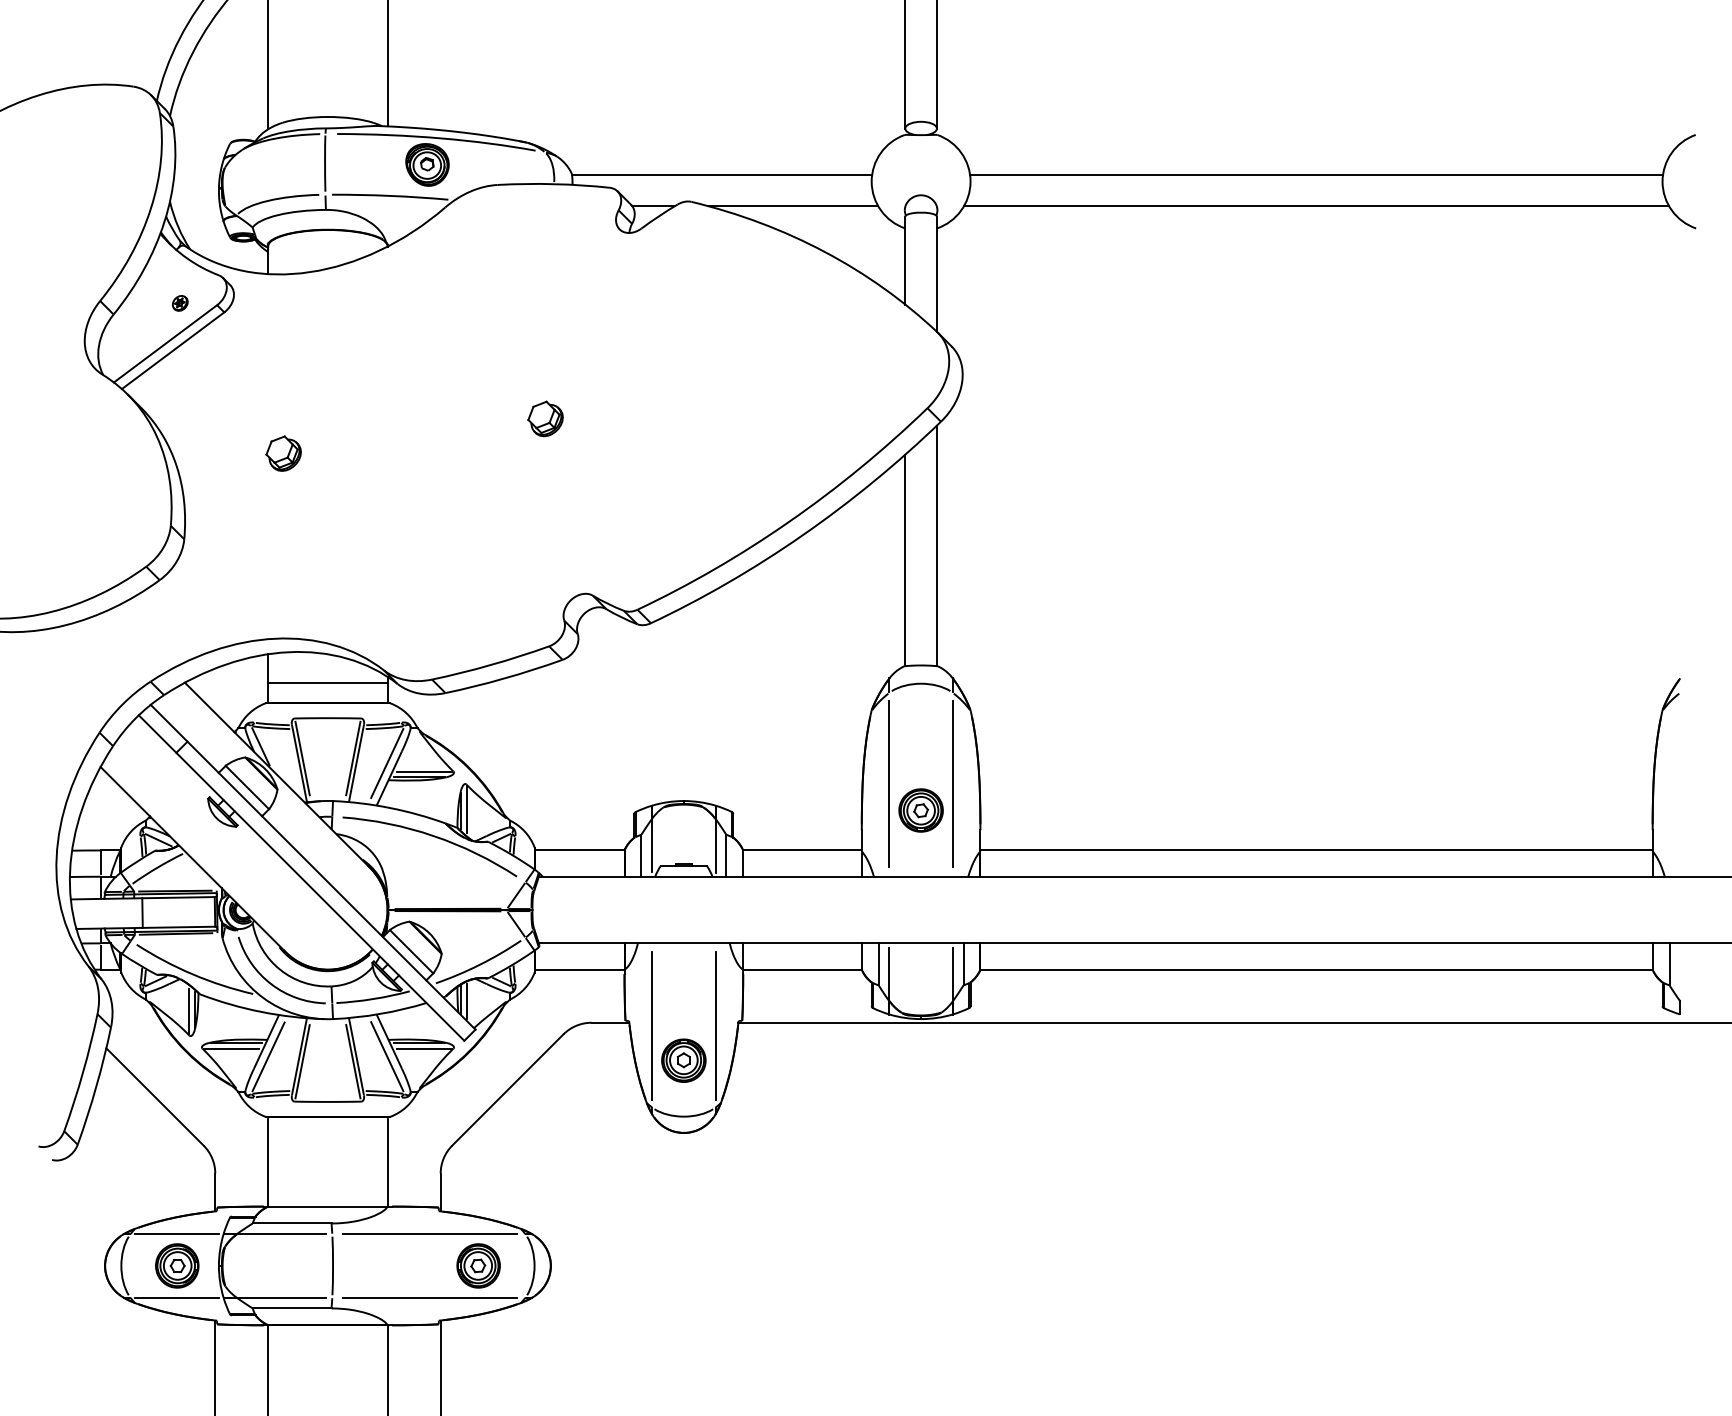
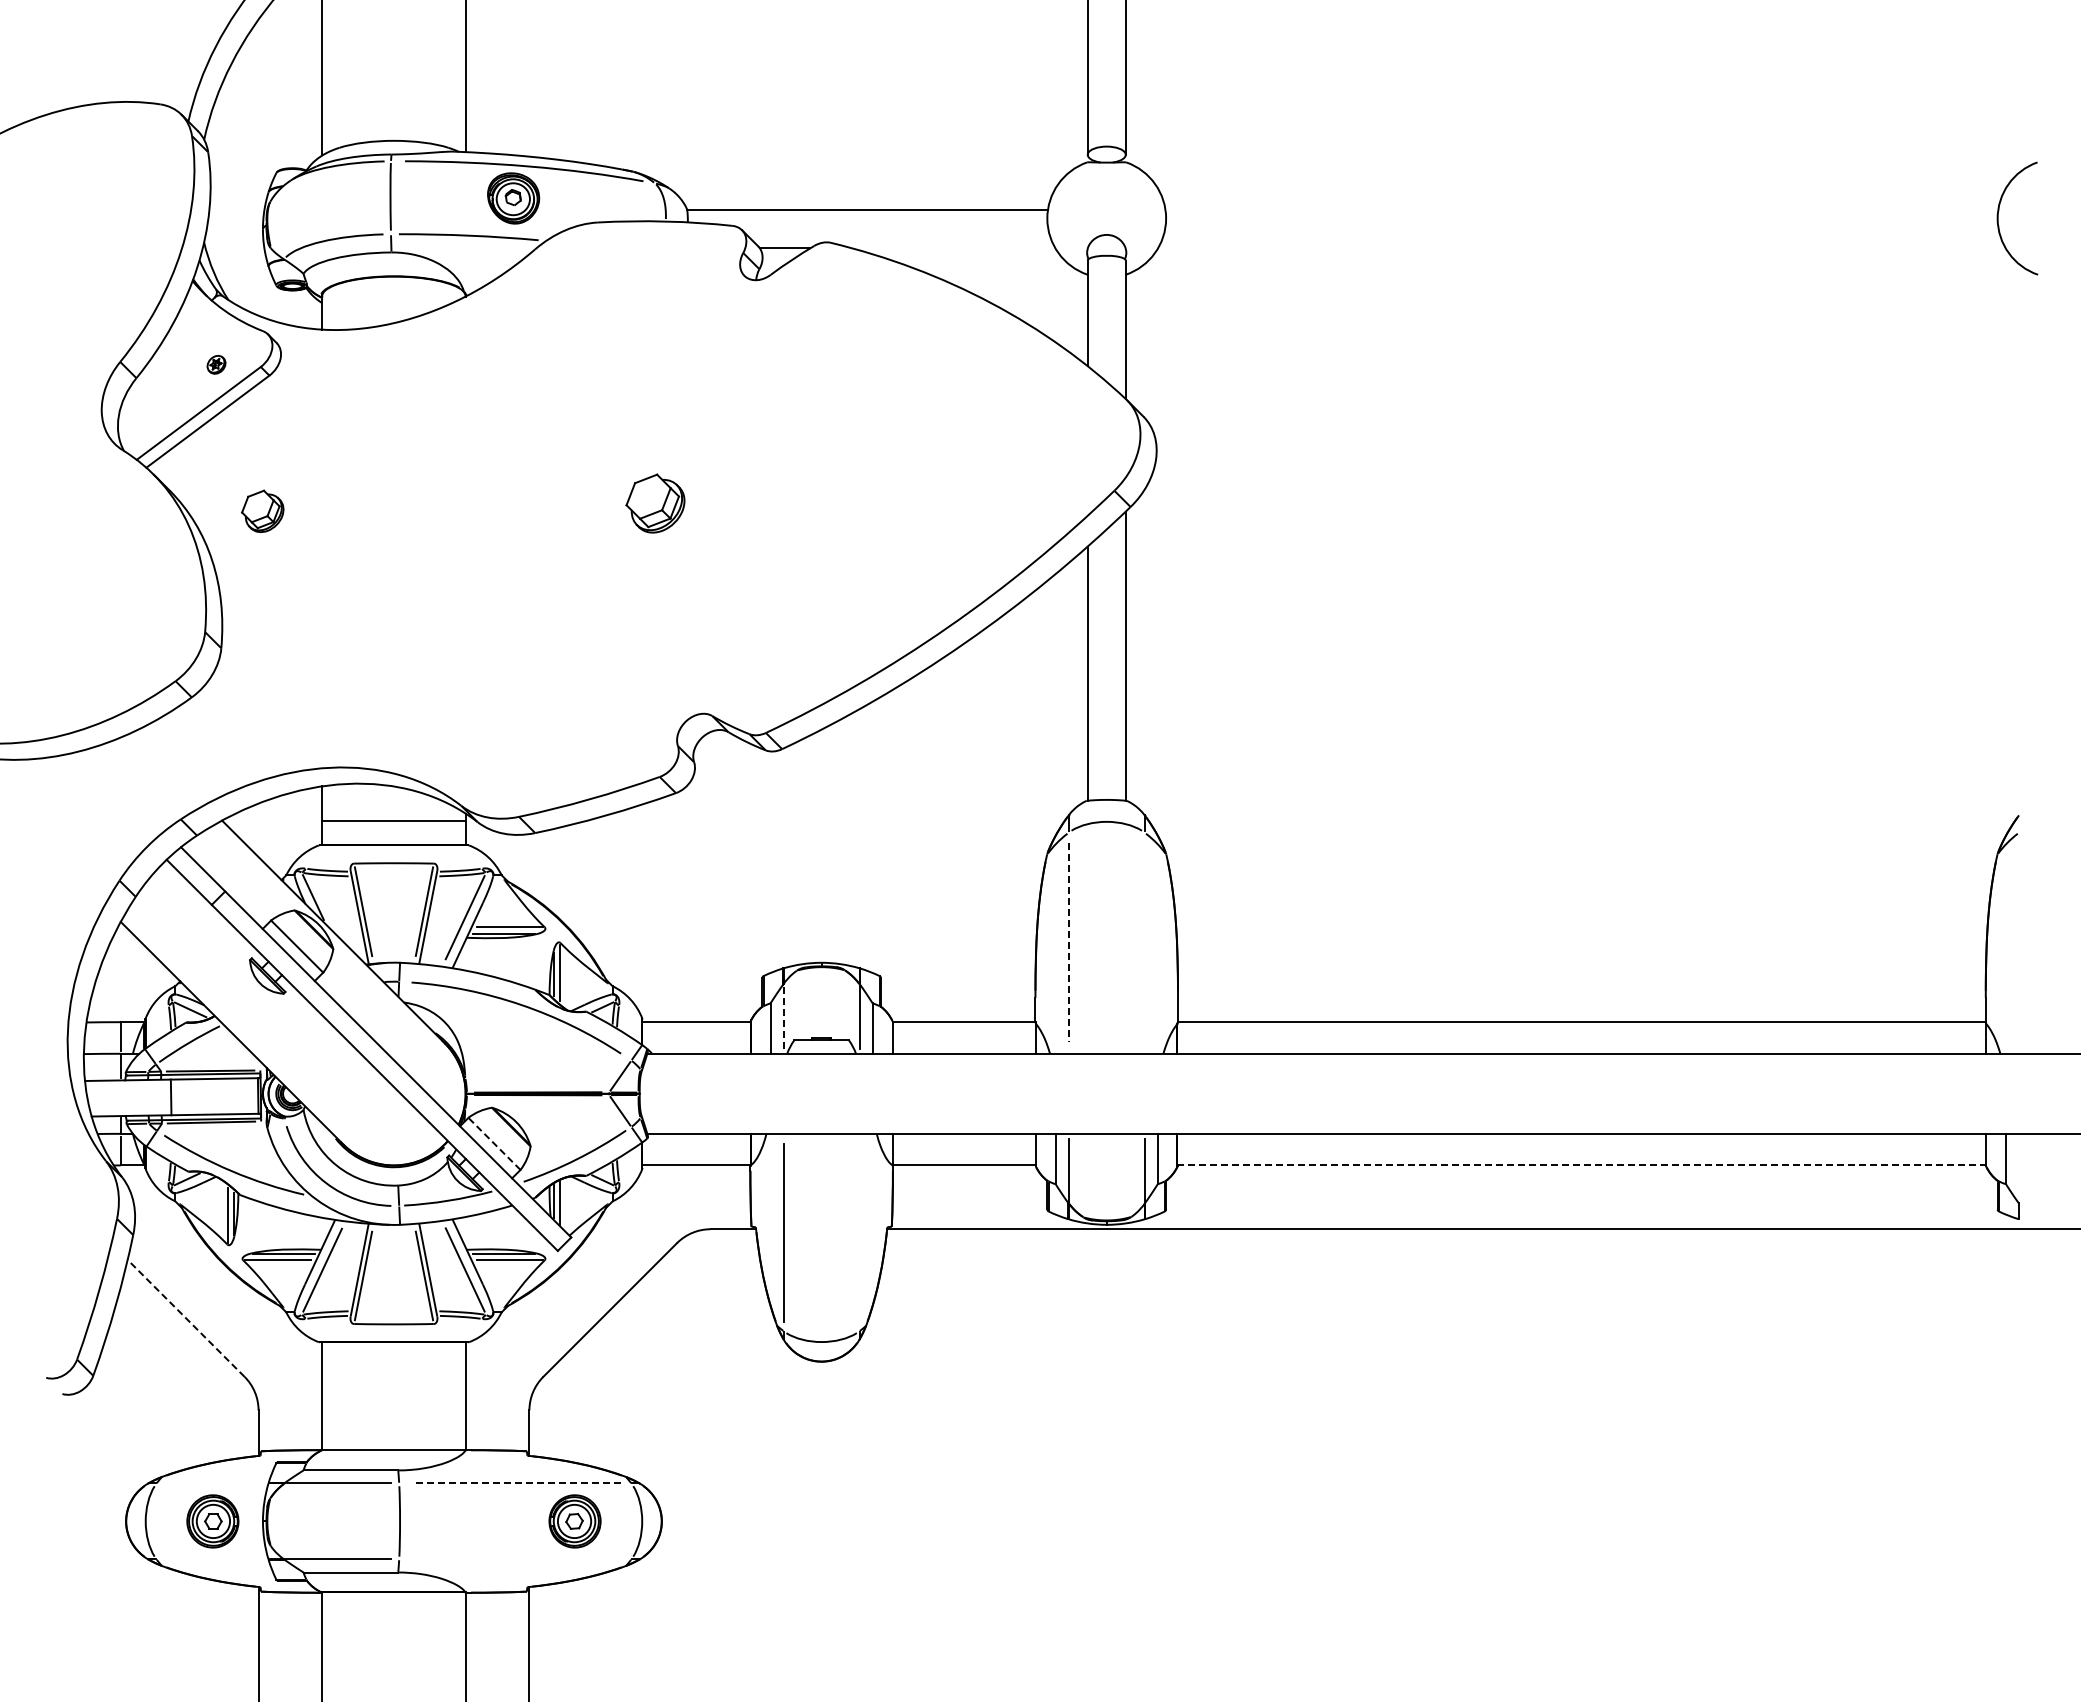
line: (1316, 174) -> (1581, 210), removed
line: (793, 206) -> (953, 248), removed
line: (1316, 206) -> (1581, 248), removed
part: (545, 418) -> (655, 503), size x1.4
part: (283, 453) -> (262, 511), moved
line: (952, 783) -> (1144, 941), removed
line: (889, 784) -> (1068, 942), solid -> dashed
part: (920, 809) -> (1106, 973), removed
line: (652, 845) -> (783, 1016), solid -> dashed
line: (411, 951) -> (494, 1143), solid -> dashed
line: (1317, 969) -> (1582, 1165), solid -> dashed
line: (715, 1026) -> (859, 1233), removed
part: (683, 1060) -> (821, 1274), removed
line: (155, 1097) -> (186, 1318), solid -> dashed
line: (176, 1234) -> (211, 1483), removed
line: (429, 1234) -> (516, 1483), solid -> dashed
line: (176, 1297) -> (211, 1559), removed
line: (429, 1297) -> (516, 1559), removed

